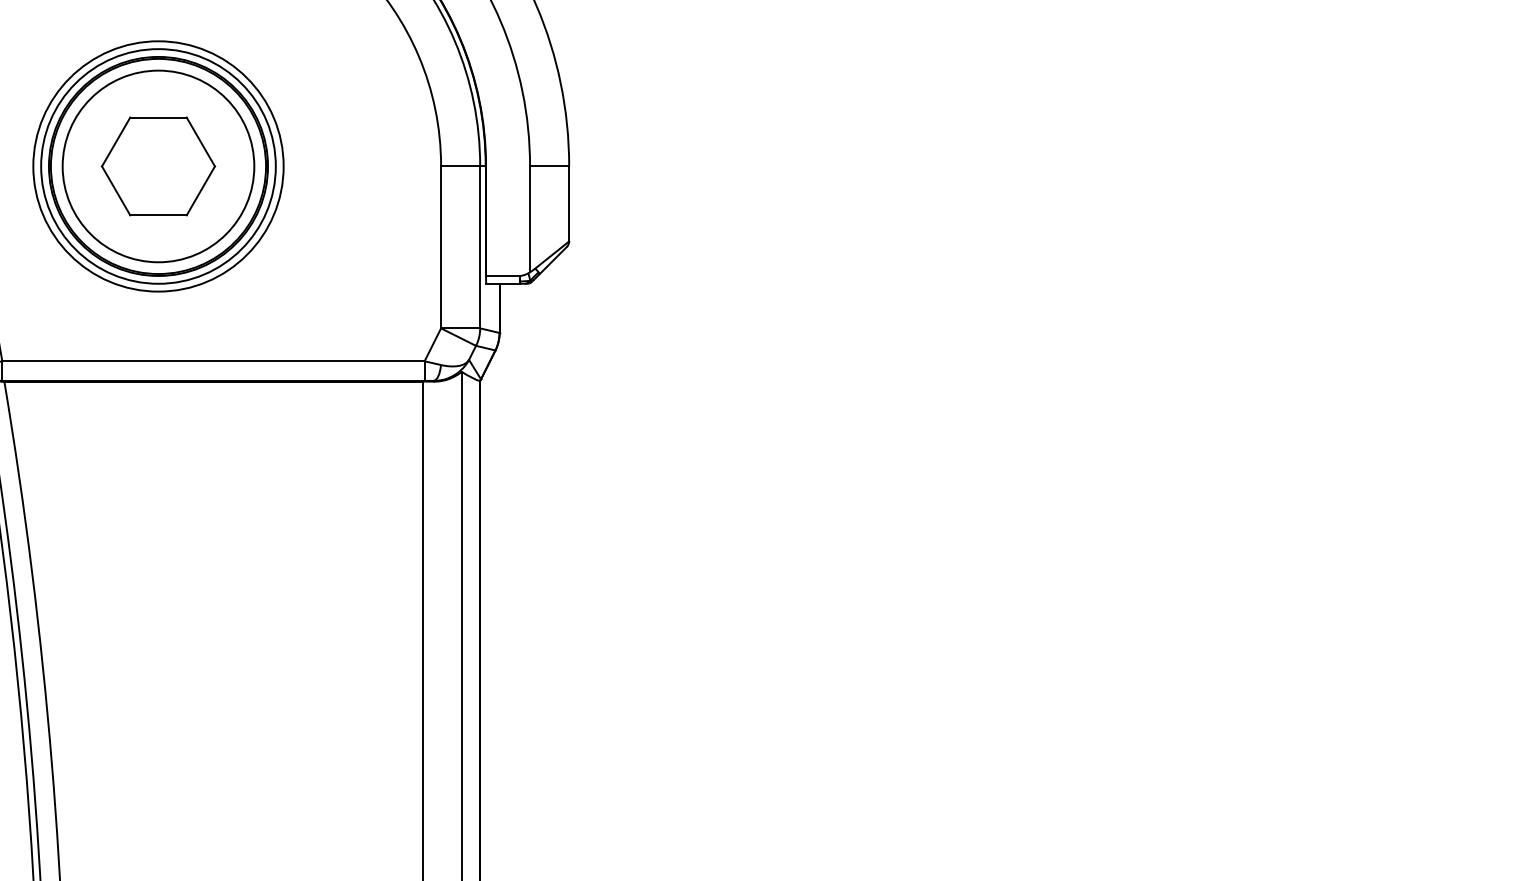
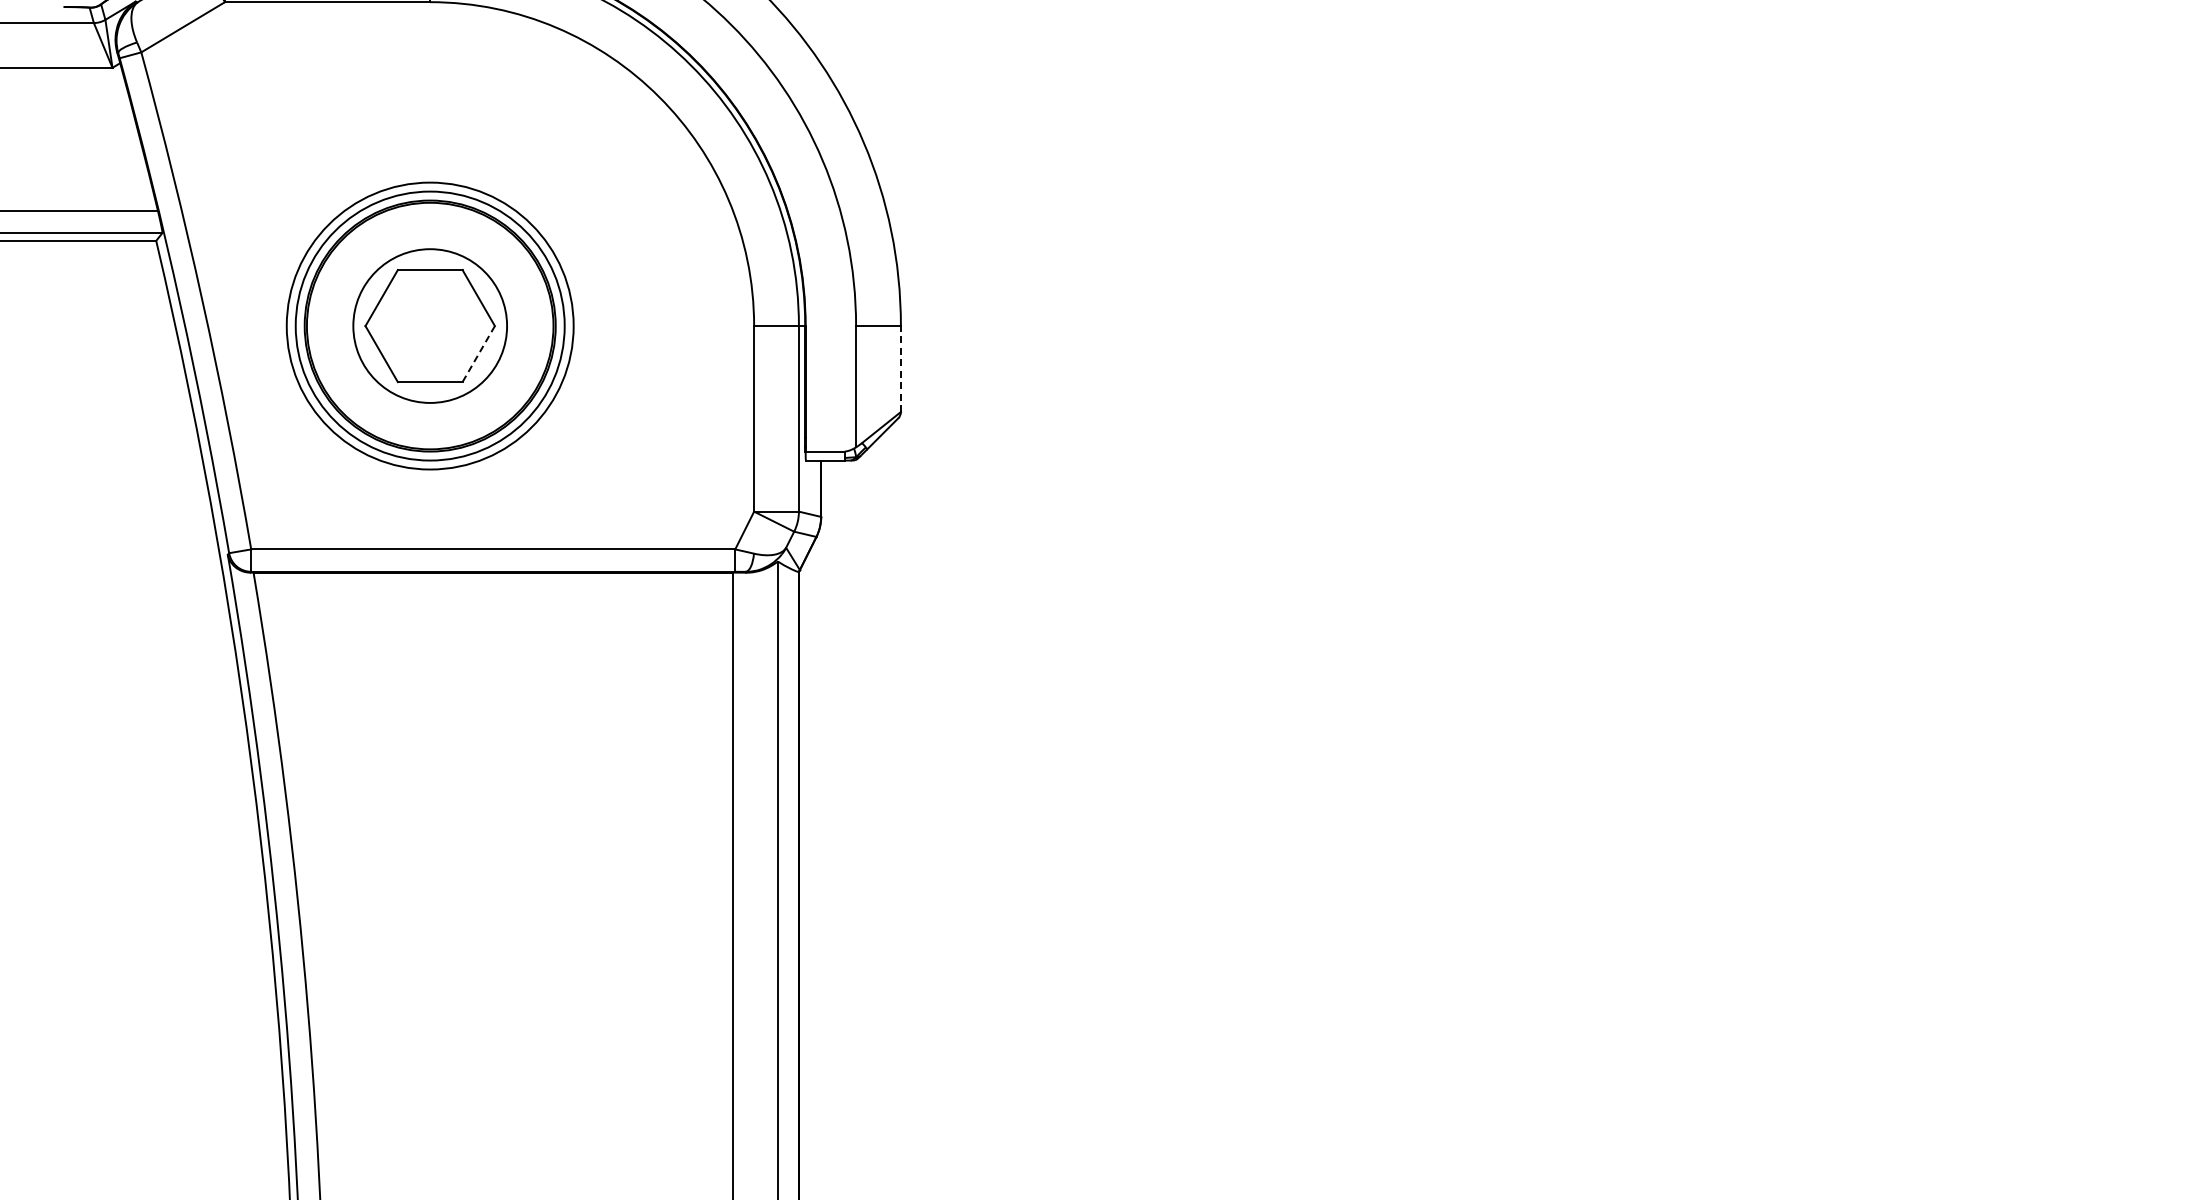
circle: (158, 165) -> (430, 325), size x0.7
line: (200, 191) -> (478, 354), solid -> dashed
line: (568, 204) -> (900, 369), solid -> dashed

